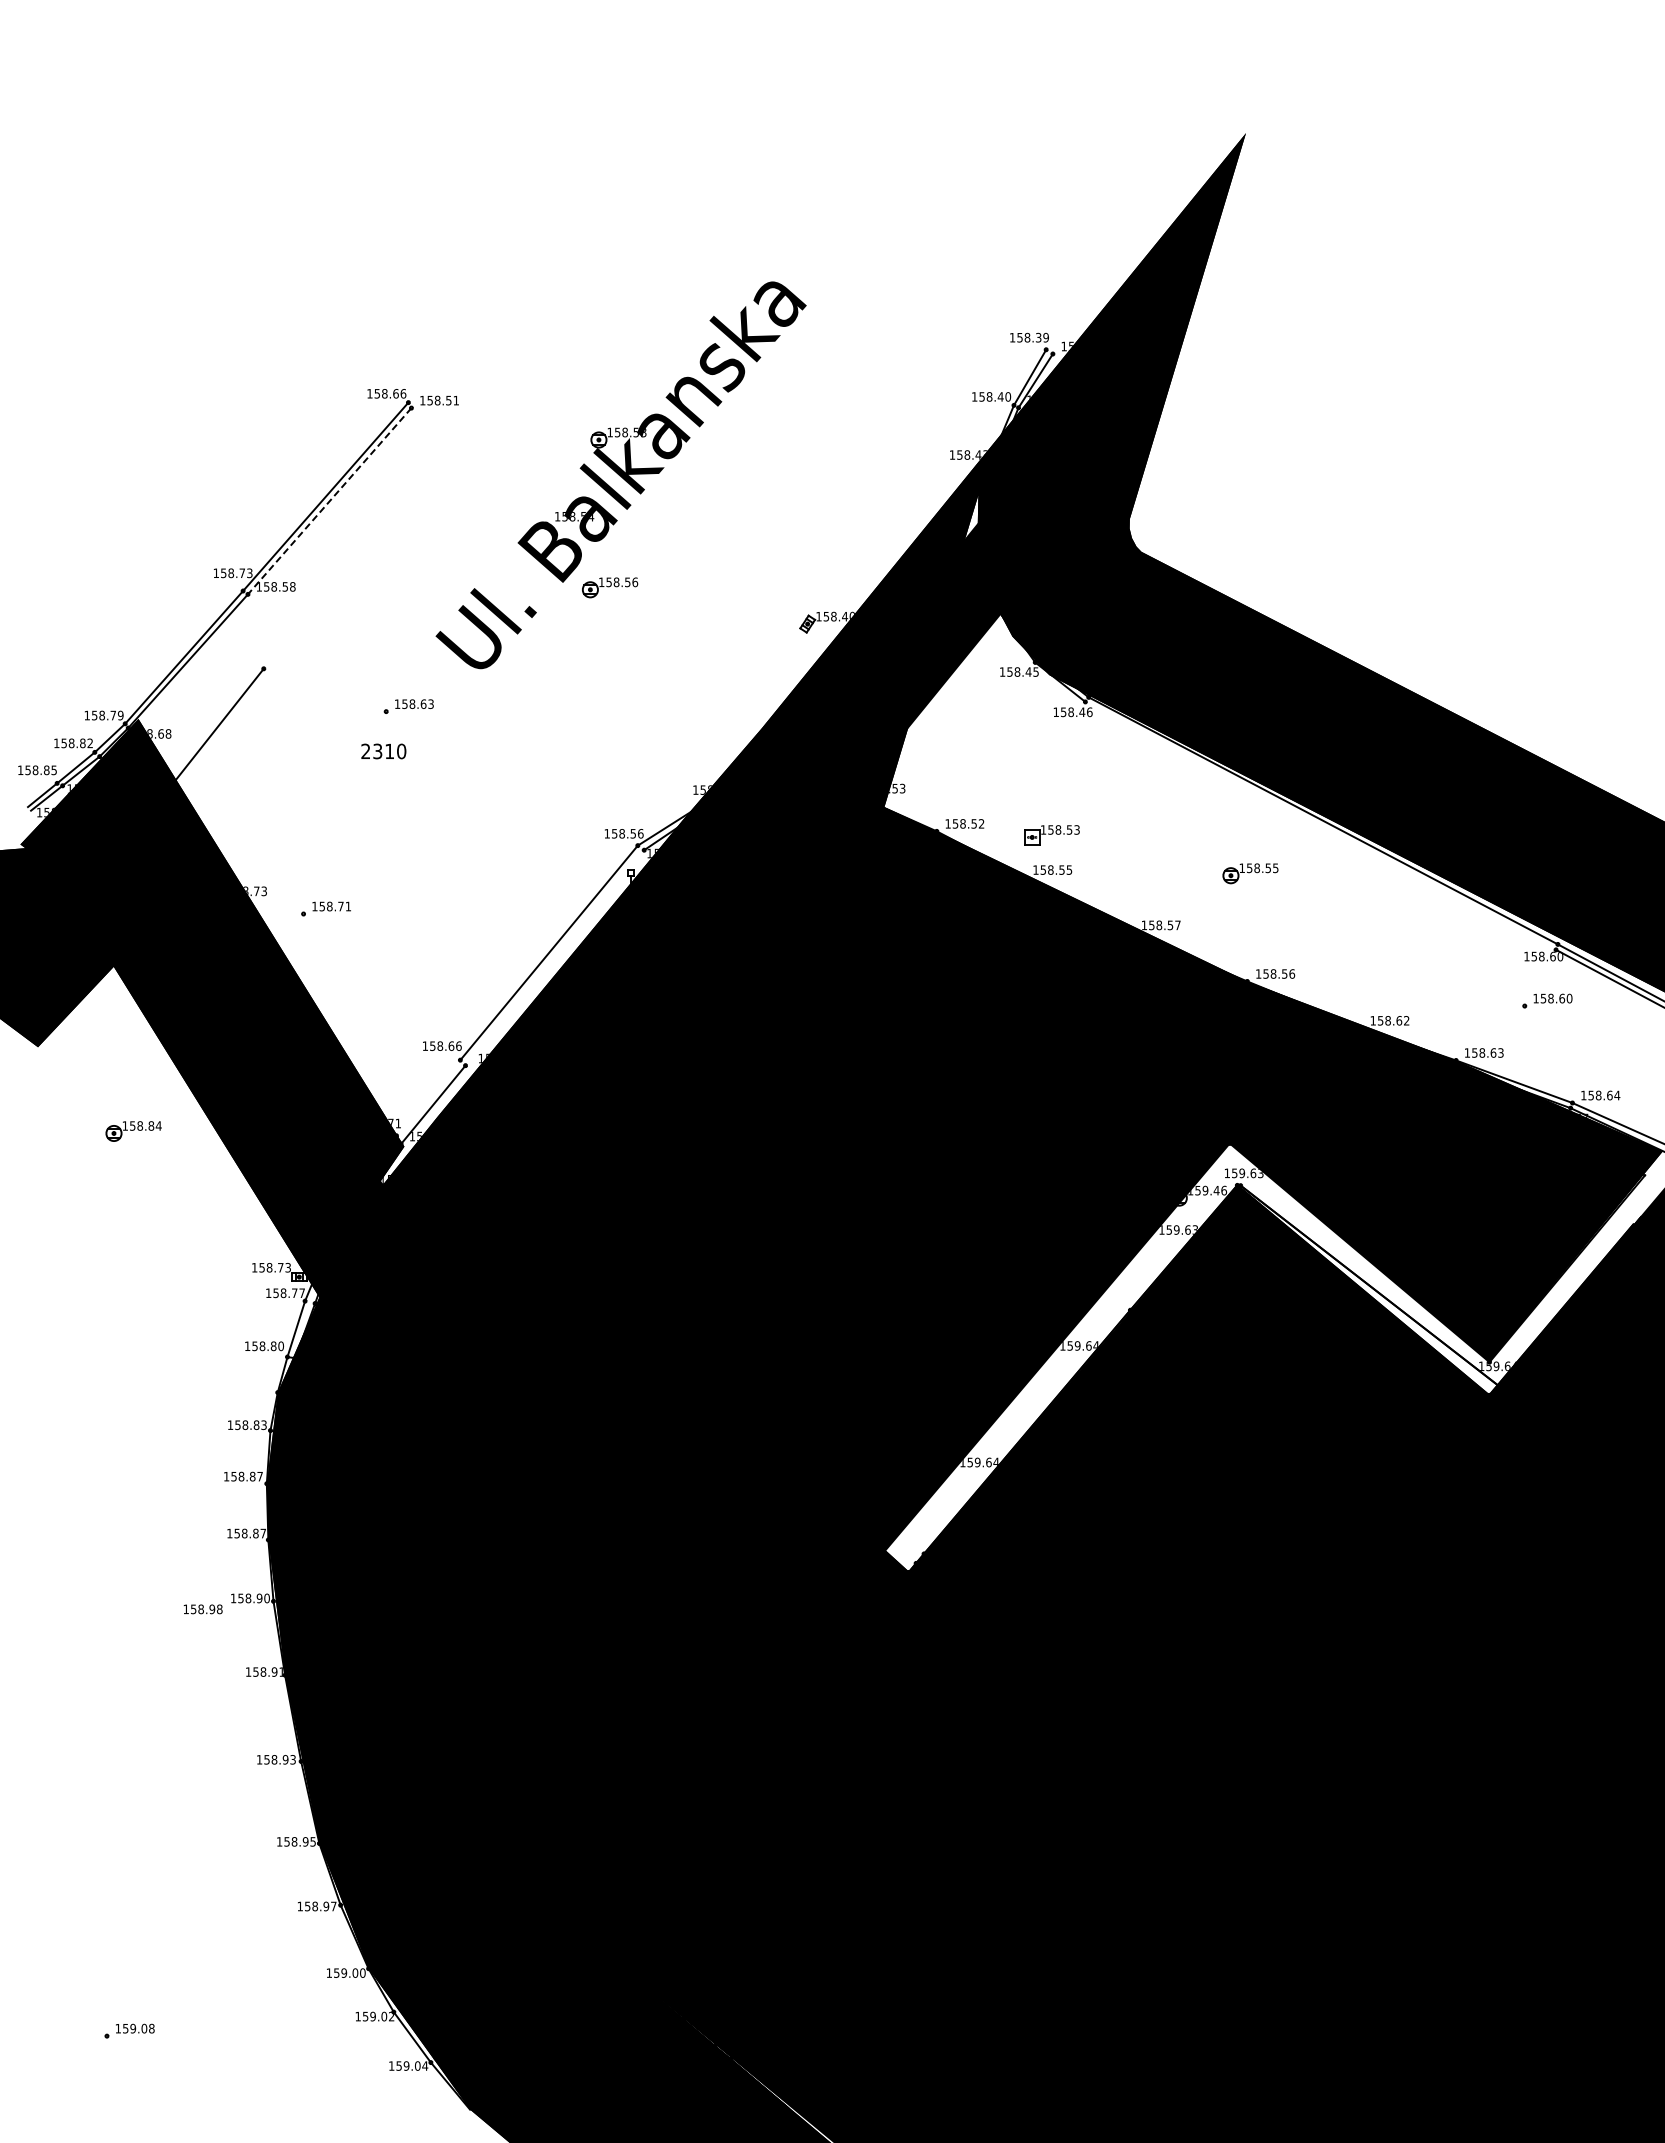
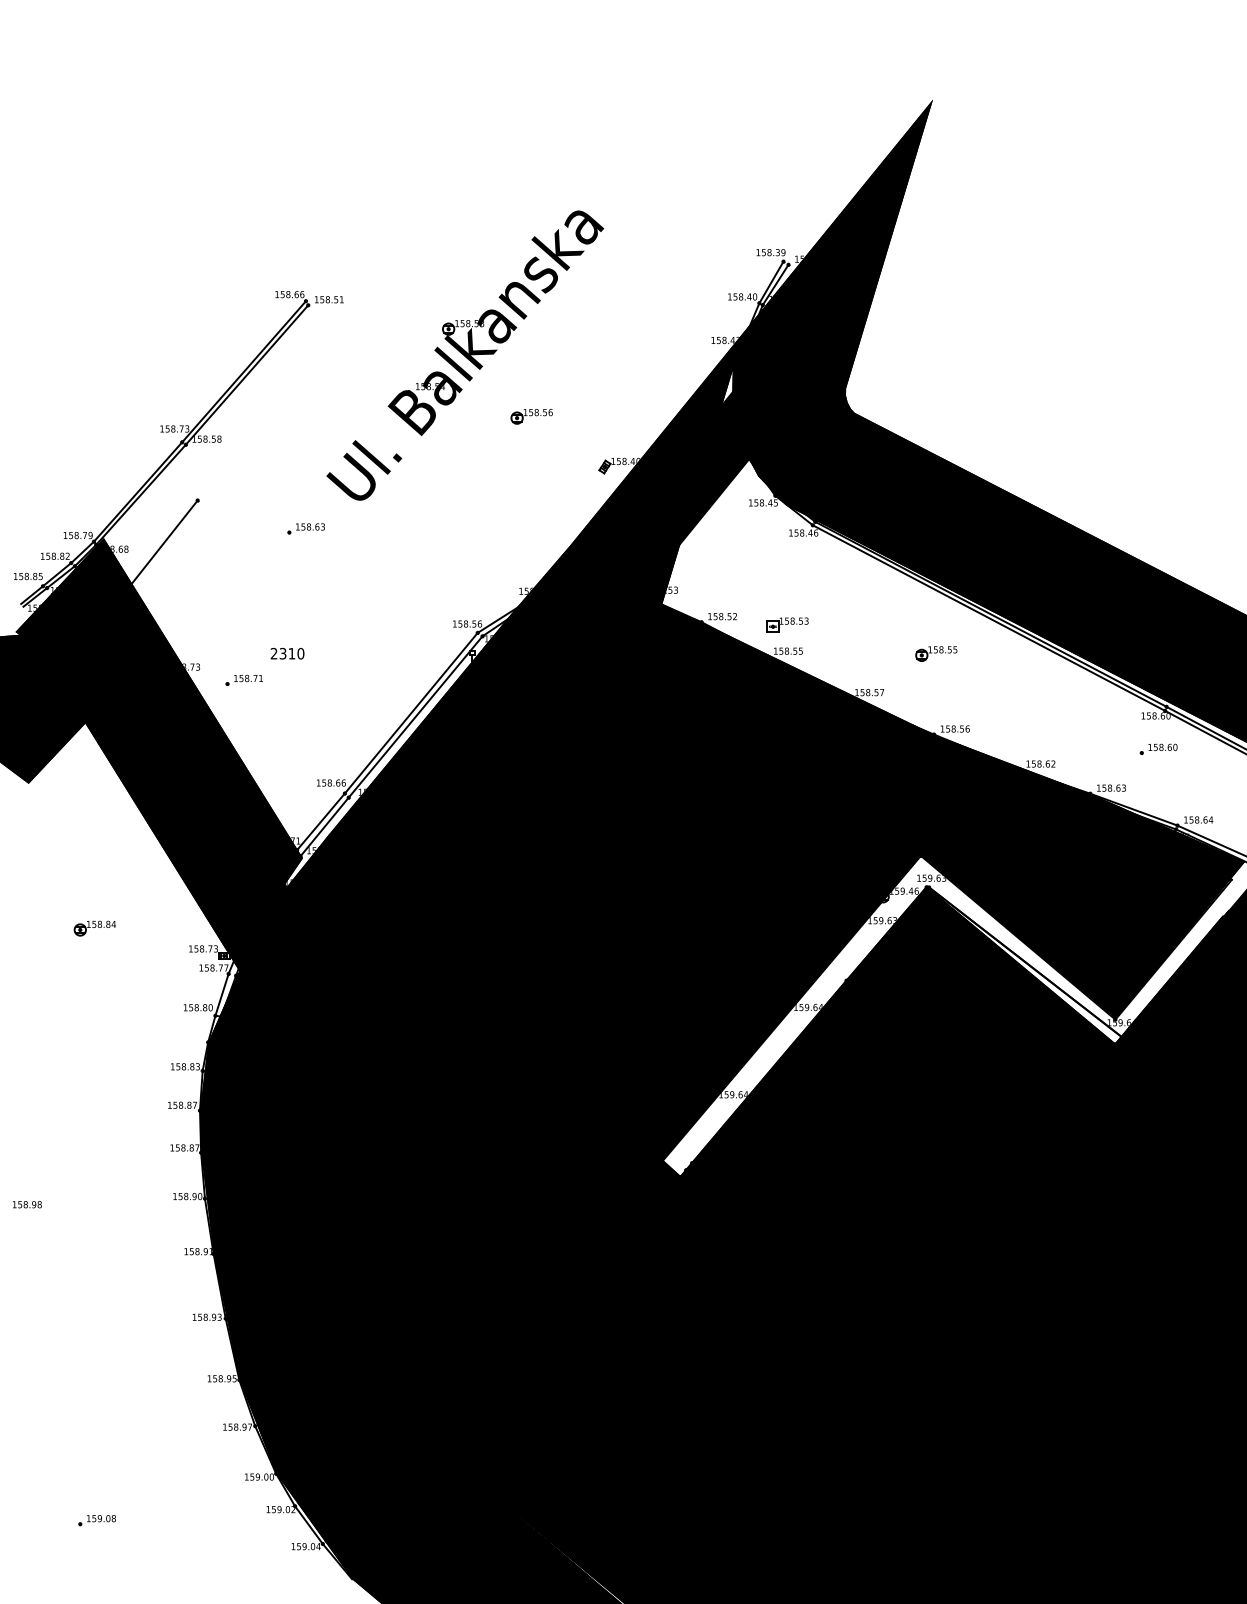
line: (329, 501) -> (246, 375), dashed -> solid
part: (610, 587) -> (532, 416), moved
text: (383, 751) -> (287, 653), moved
line: (1320, 825) -> (988, 617), added
line: (554, 957) -> (415, 716), added
line: (428, 1097) -> (321, 821), added
part: (133, 1131) -> (94, 928), moved
text: (202, 1609) -> (26, 1204), moved

